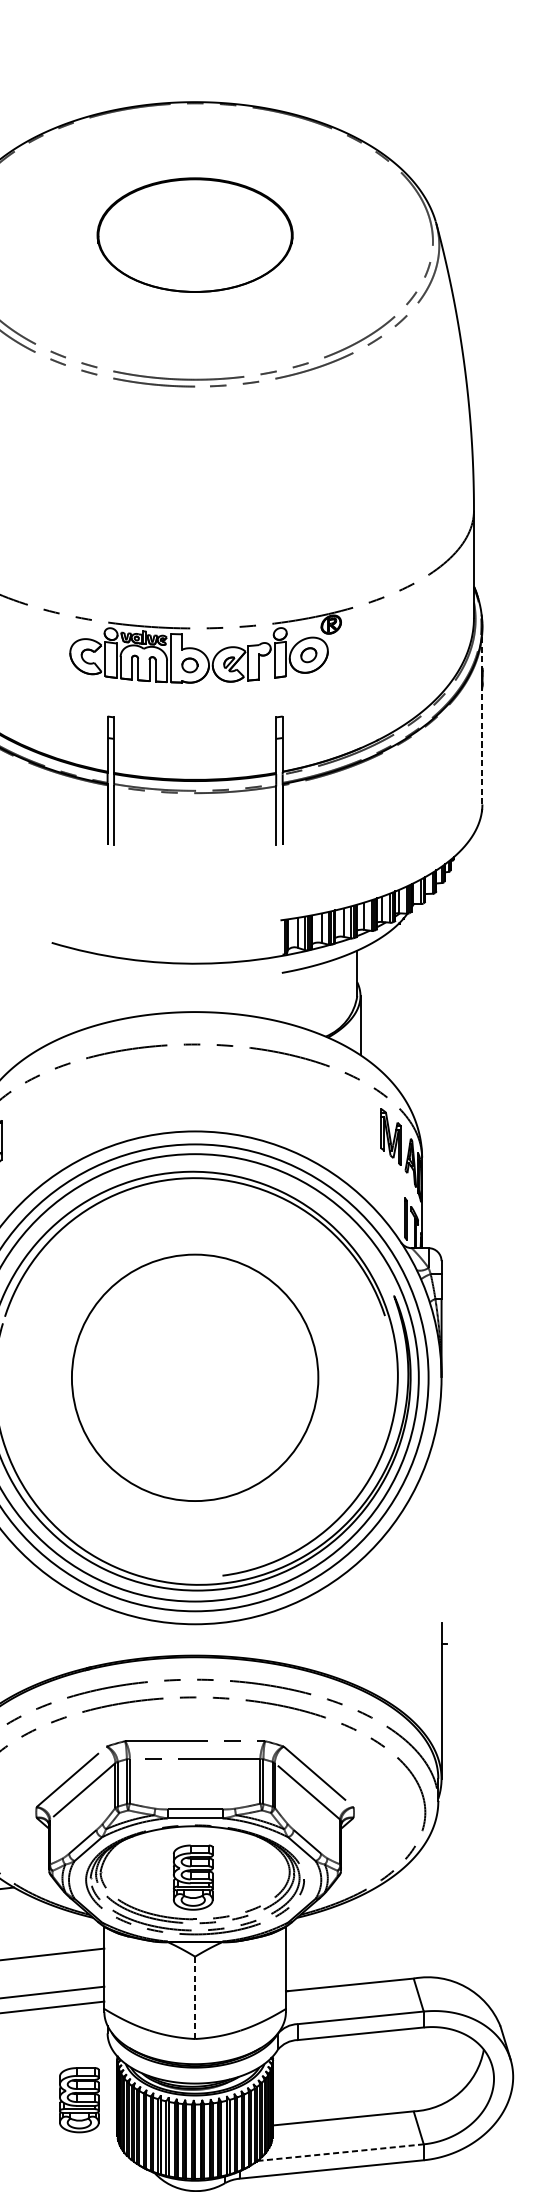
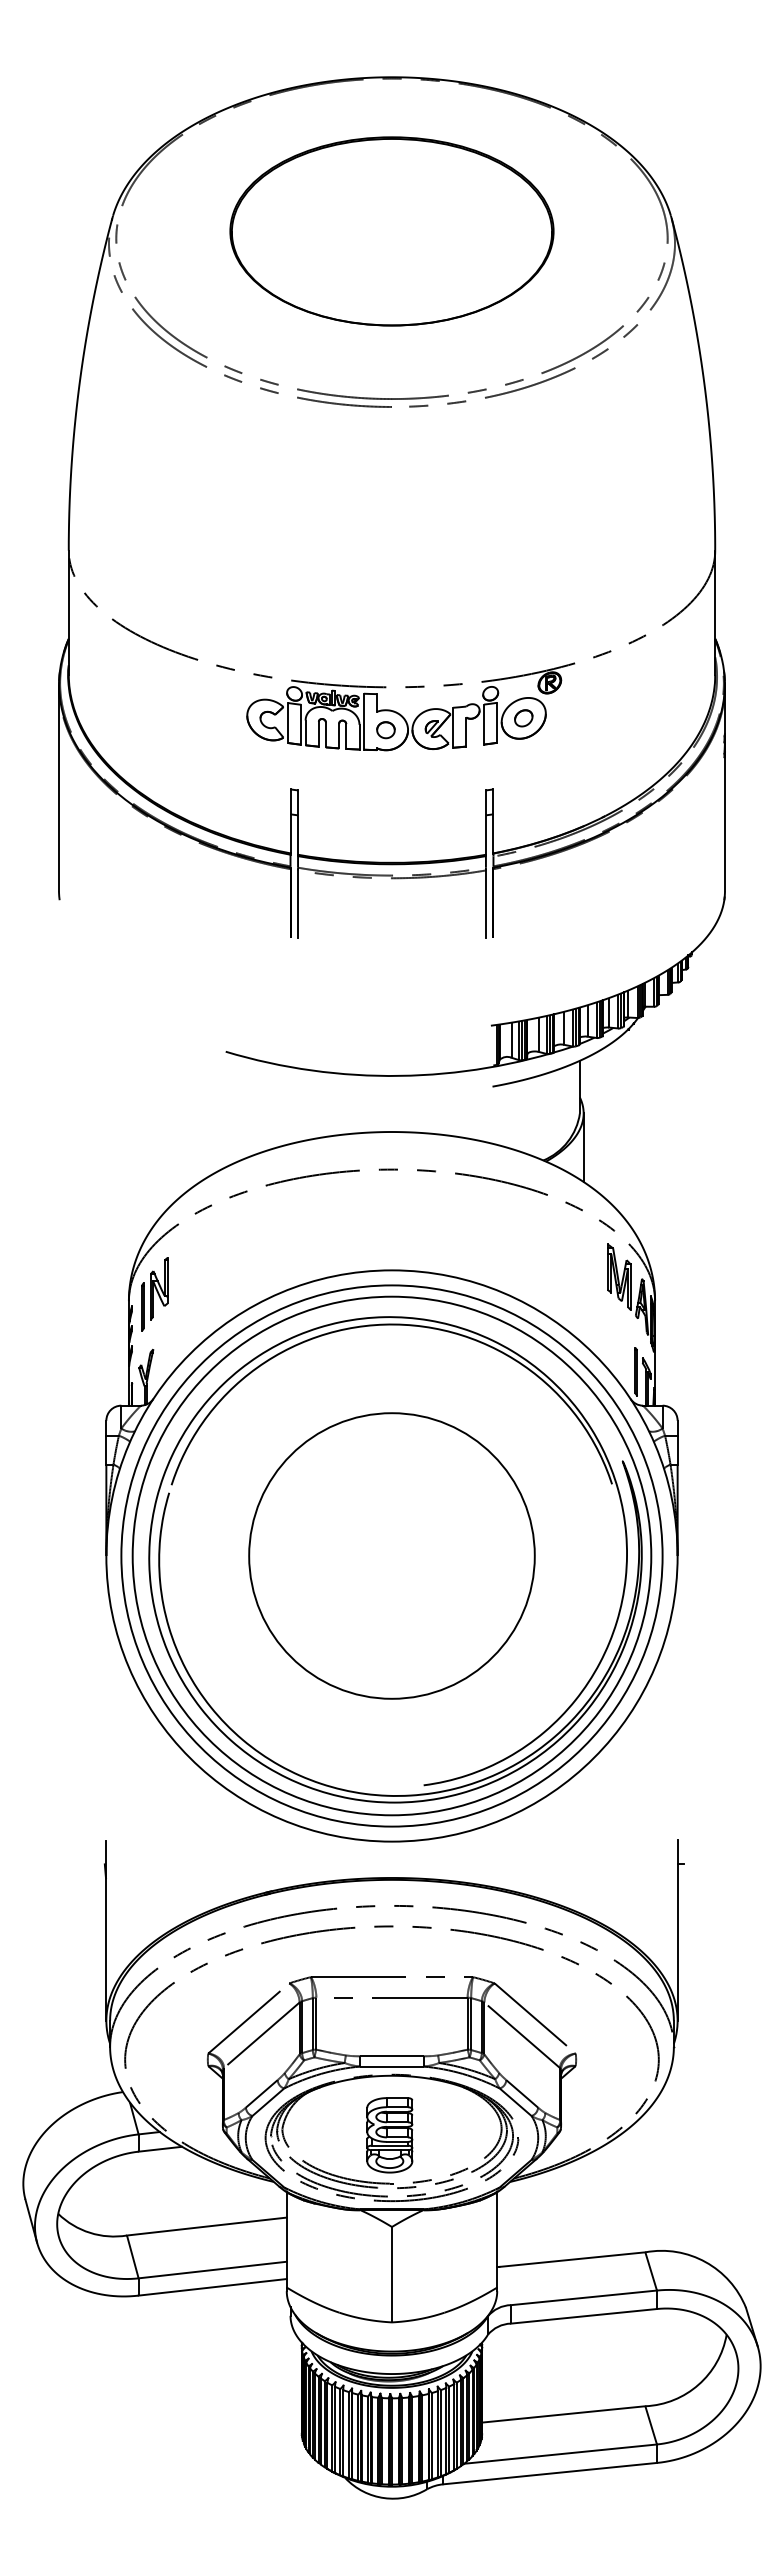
part: (194, 235) -> (391, 231), size x1.43
line: (481, 715) -> (724, 788), dashed -> solid
line: (194, 1997) -> (391, 2274), dashed -> solid
part: (79, 2100) -> (257, 2393), removed
line: (340, 2152) -> (560, 2454), dashed -> solid

